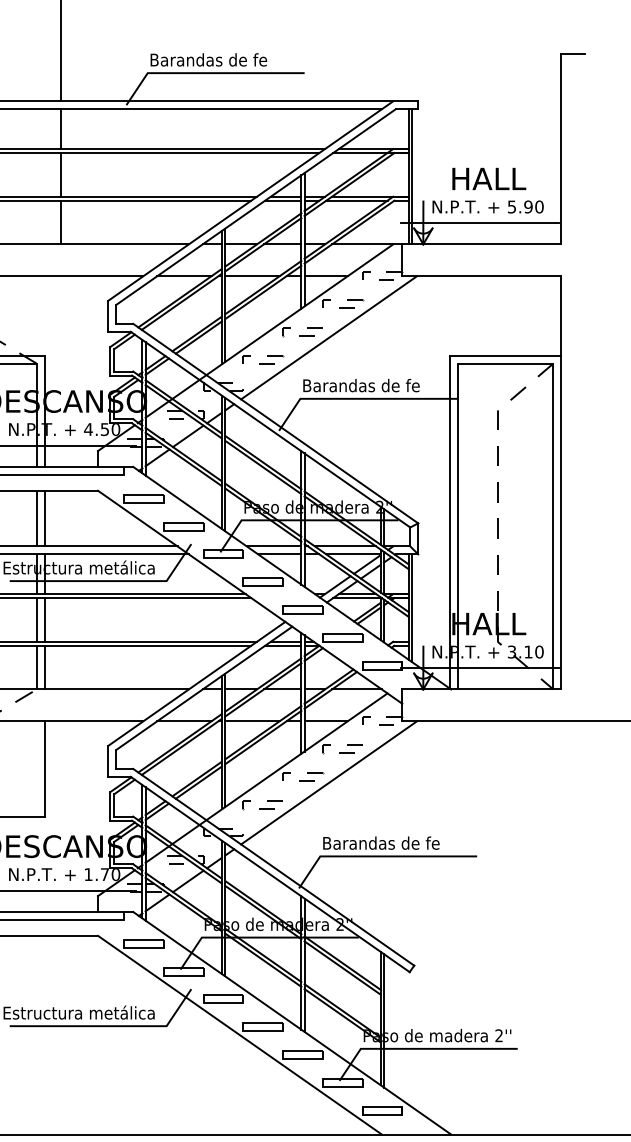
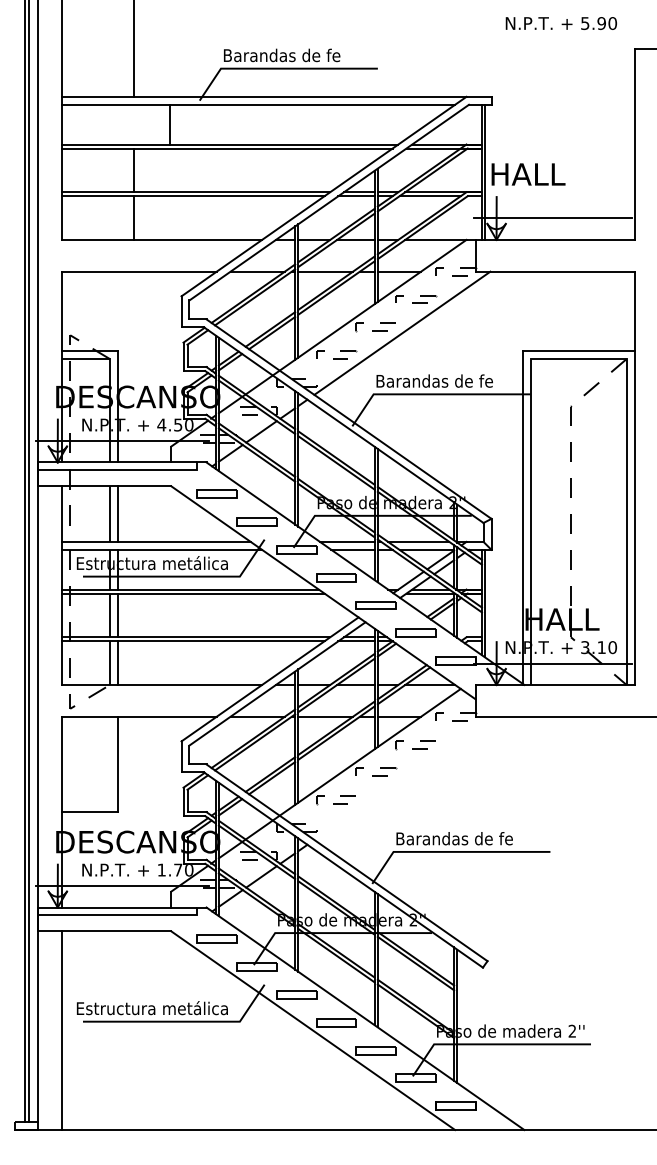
line: (60, 128) -> (169, 124), moved
text: (489, 178) -> (528, 174), moved
text: (487, 206) -> (560, 23), moved
line: (329, 781) -> (402, 777), removed

